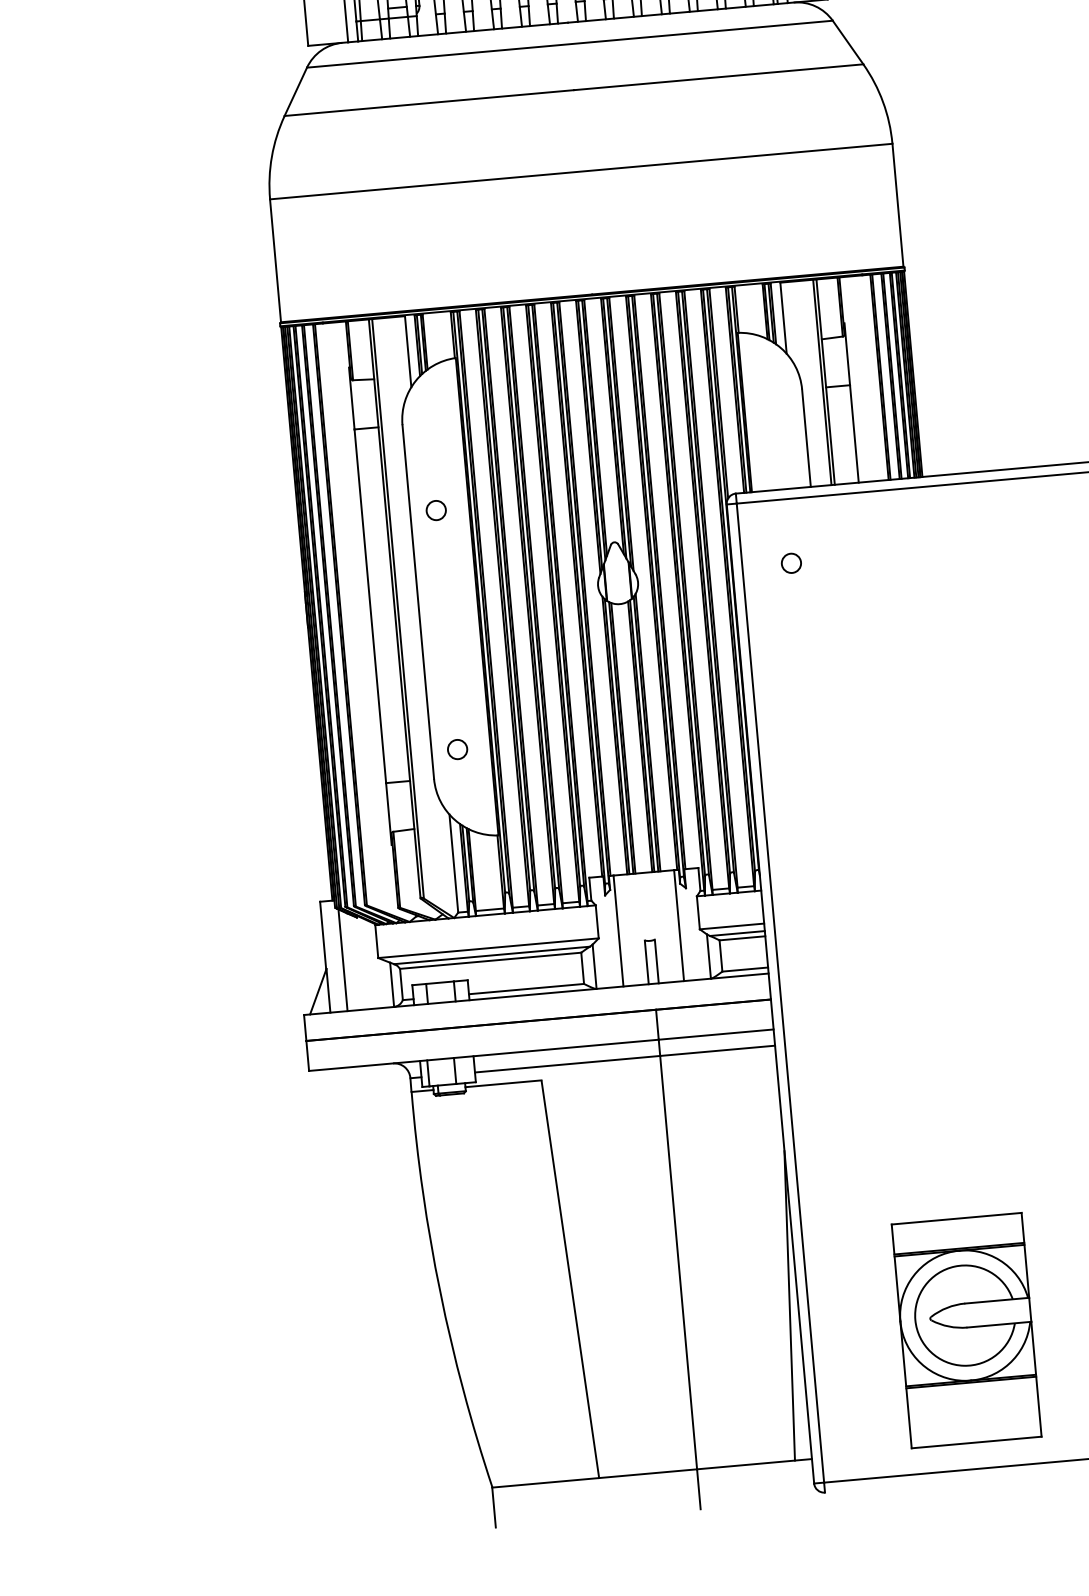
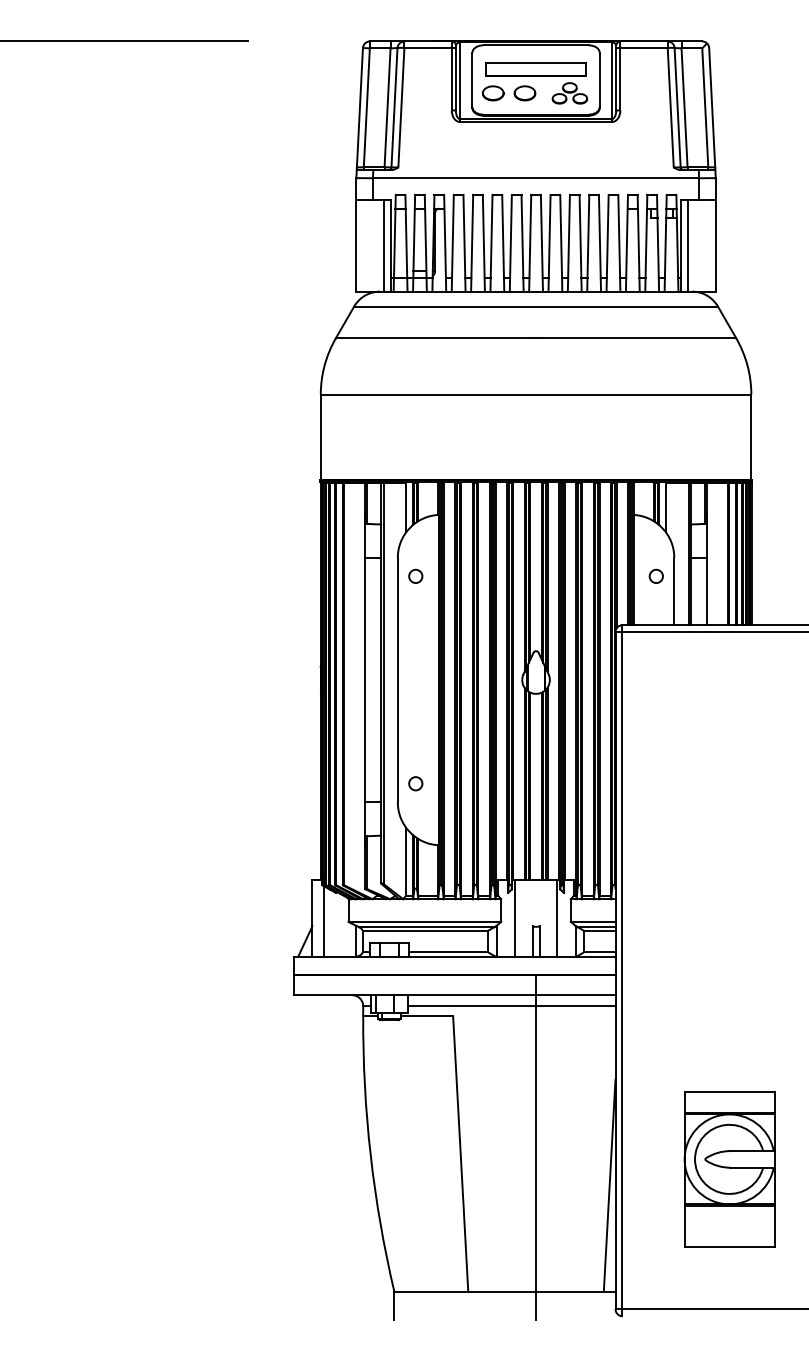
circle: (435, 509) -> (415, 575), moved
circle: (790, 562) -> (655, 575), moved
part: (966, 1330) -> (729, 1169), moved

